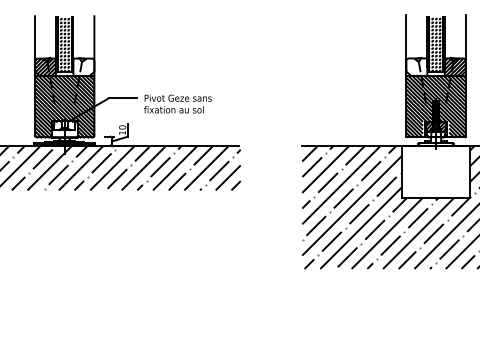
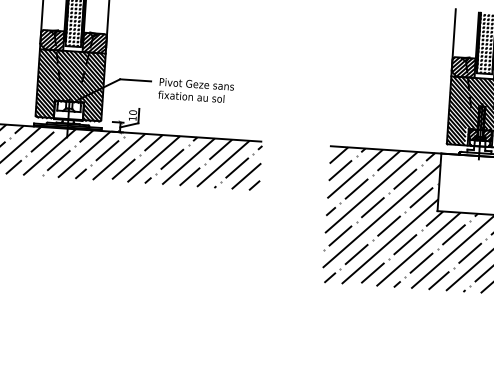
hatch: (416, 66) -> (463, 66), added
hatch: (83, 67) -> (94, 43), added

